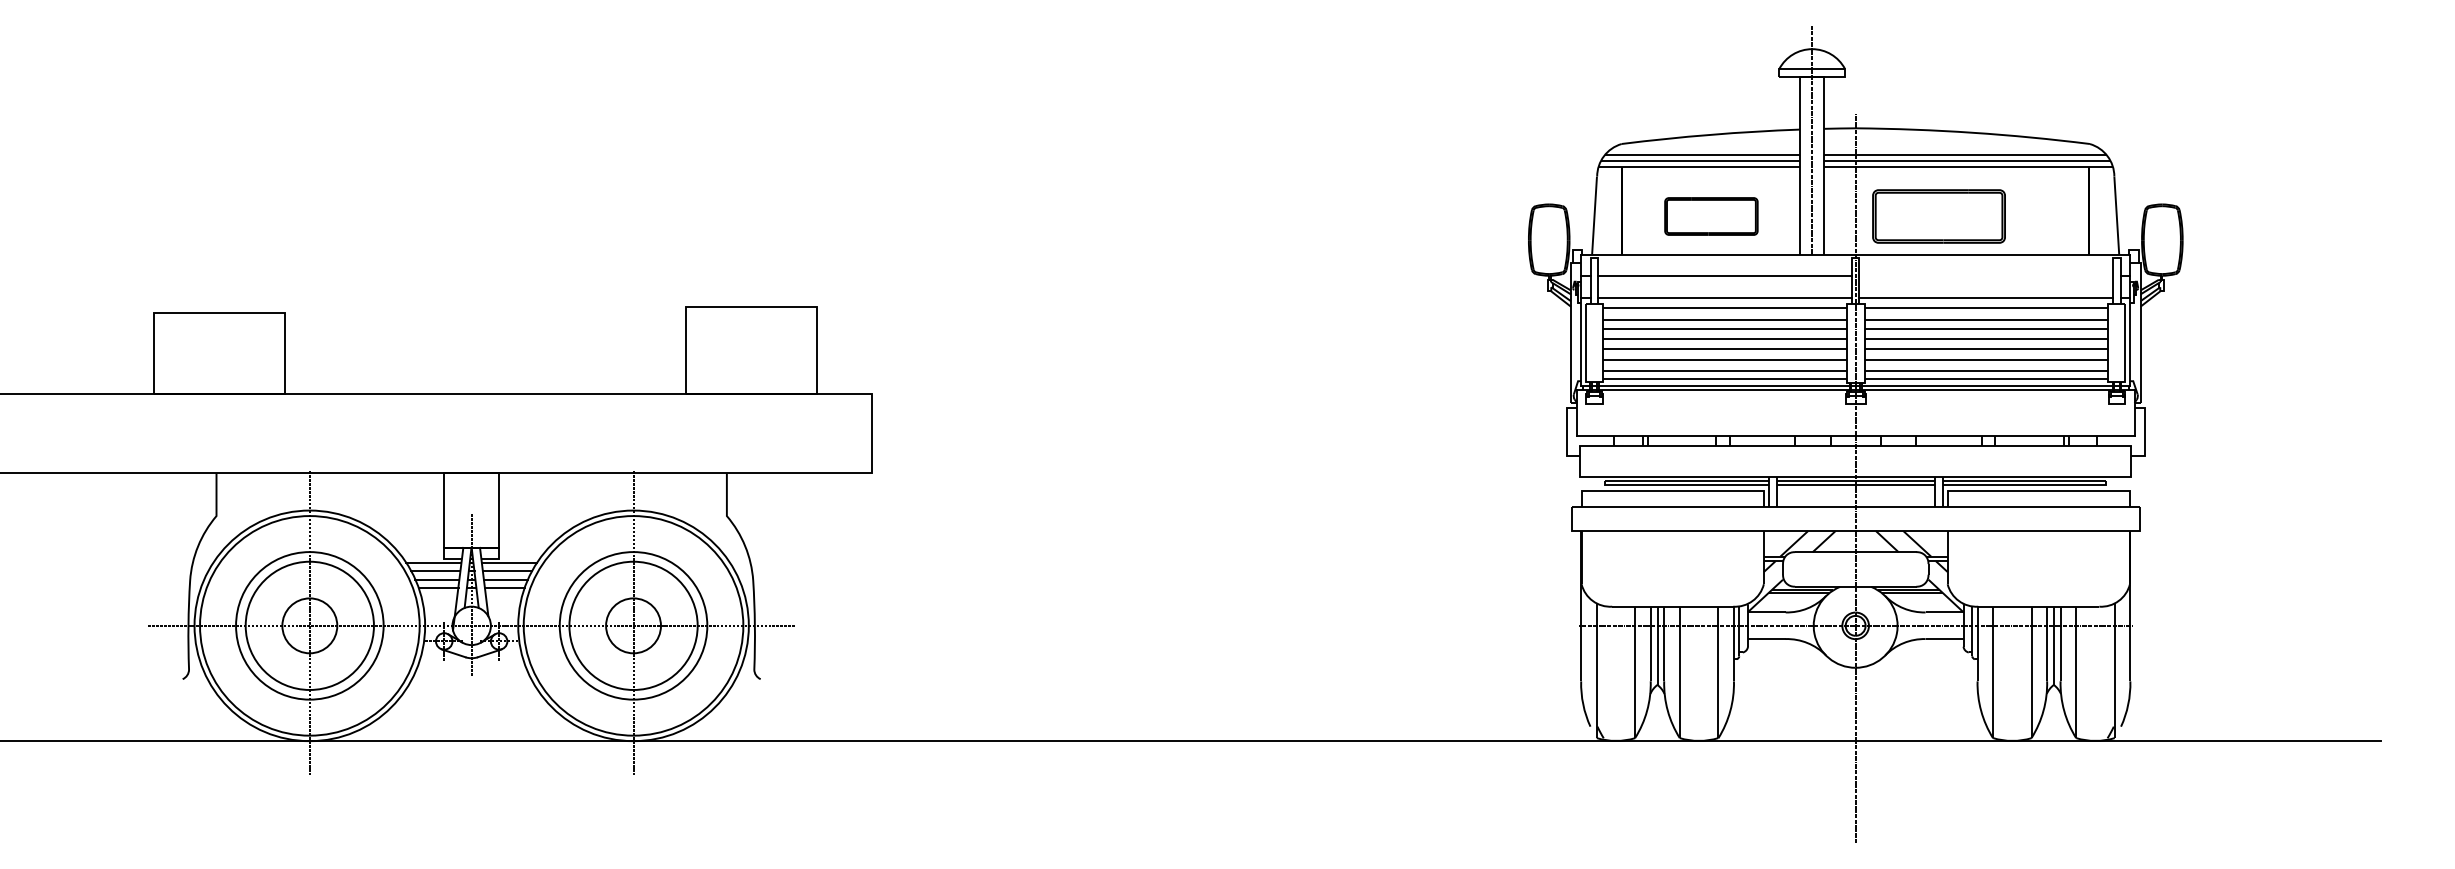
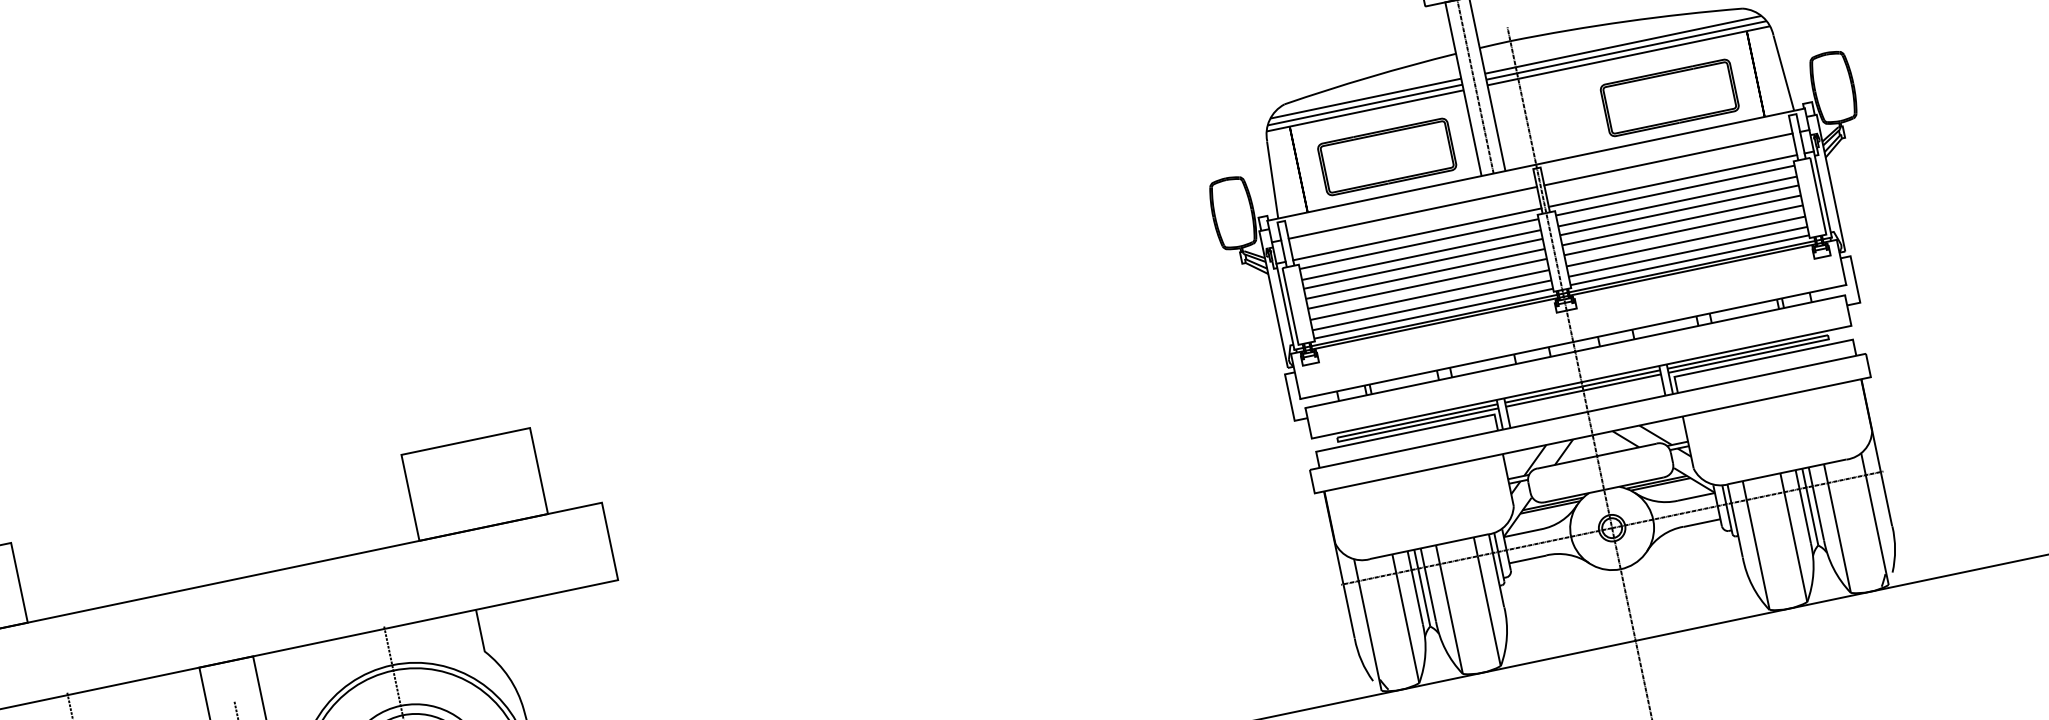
part: (1711, 216) -> (1387, 156), size x1.43
part: (1938, 216) -> (1669, 98), moved
line: (1986, 276) -> (1668, 159), added

